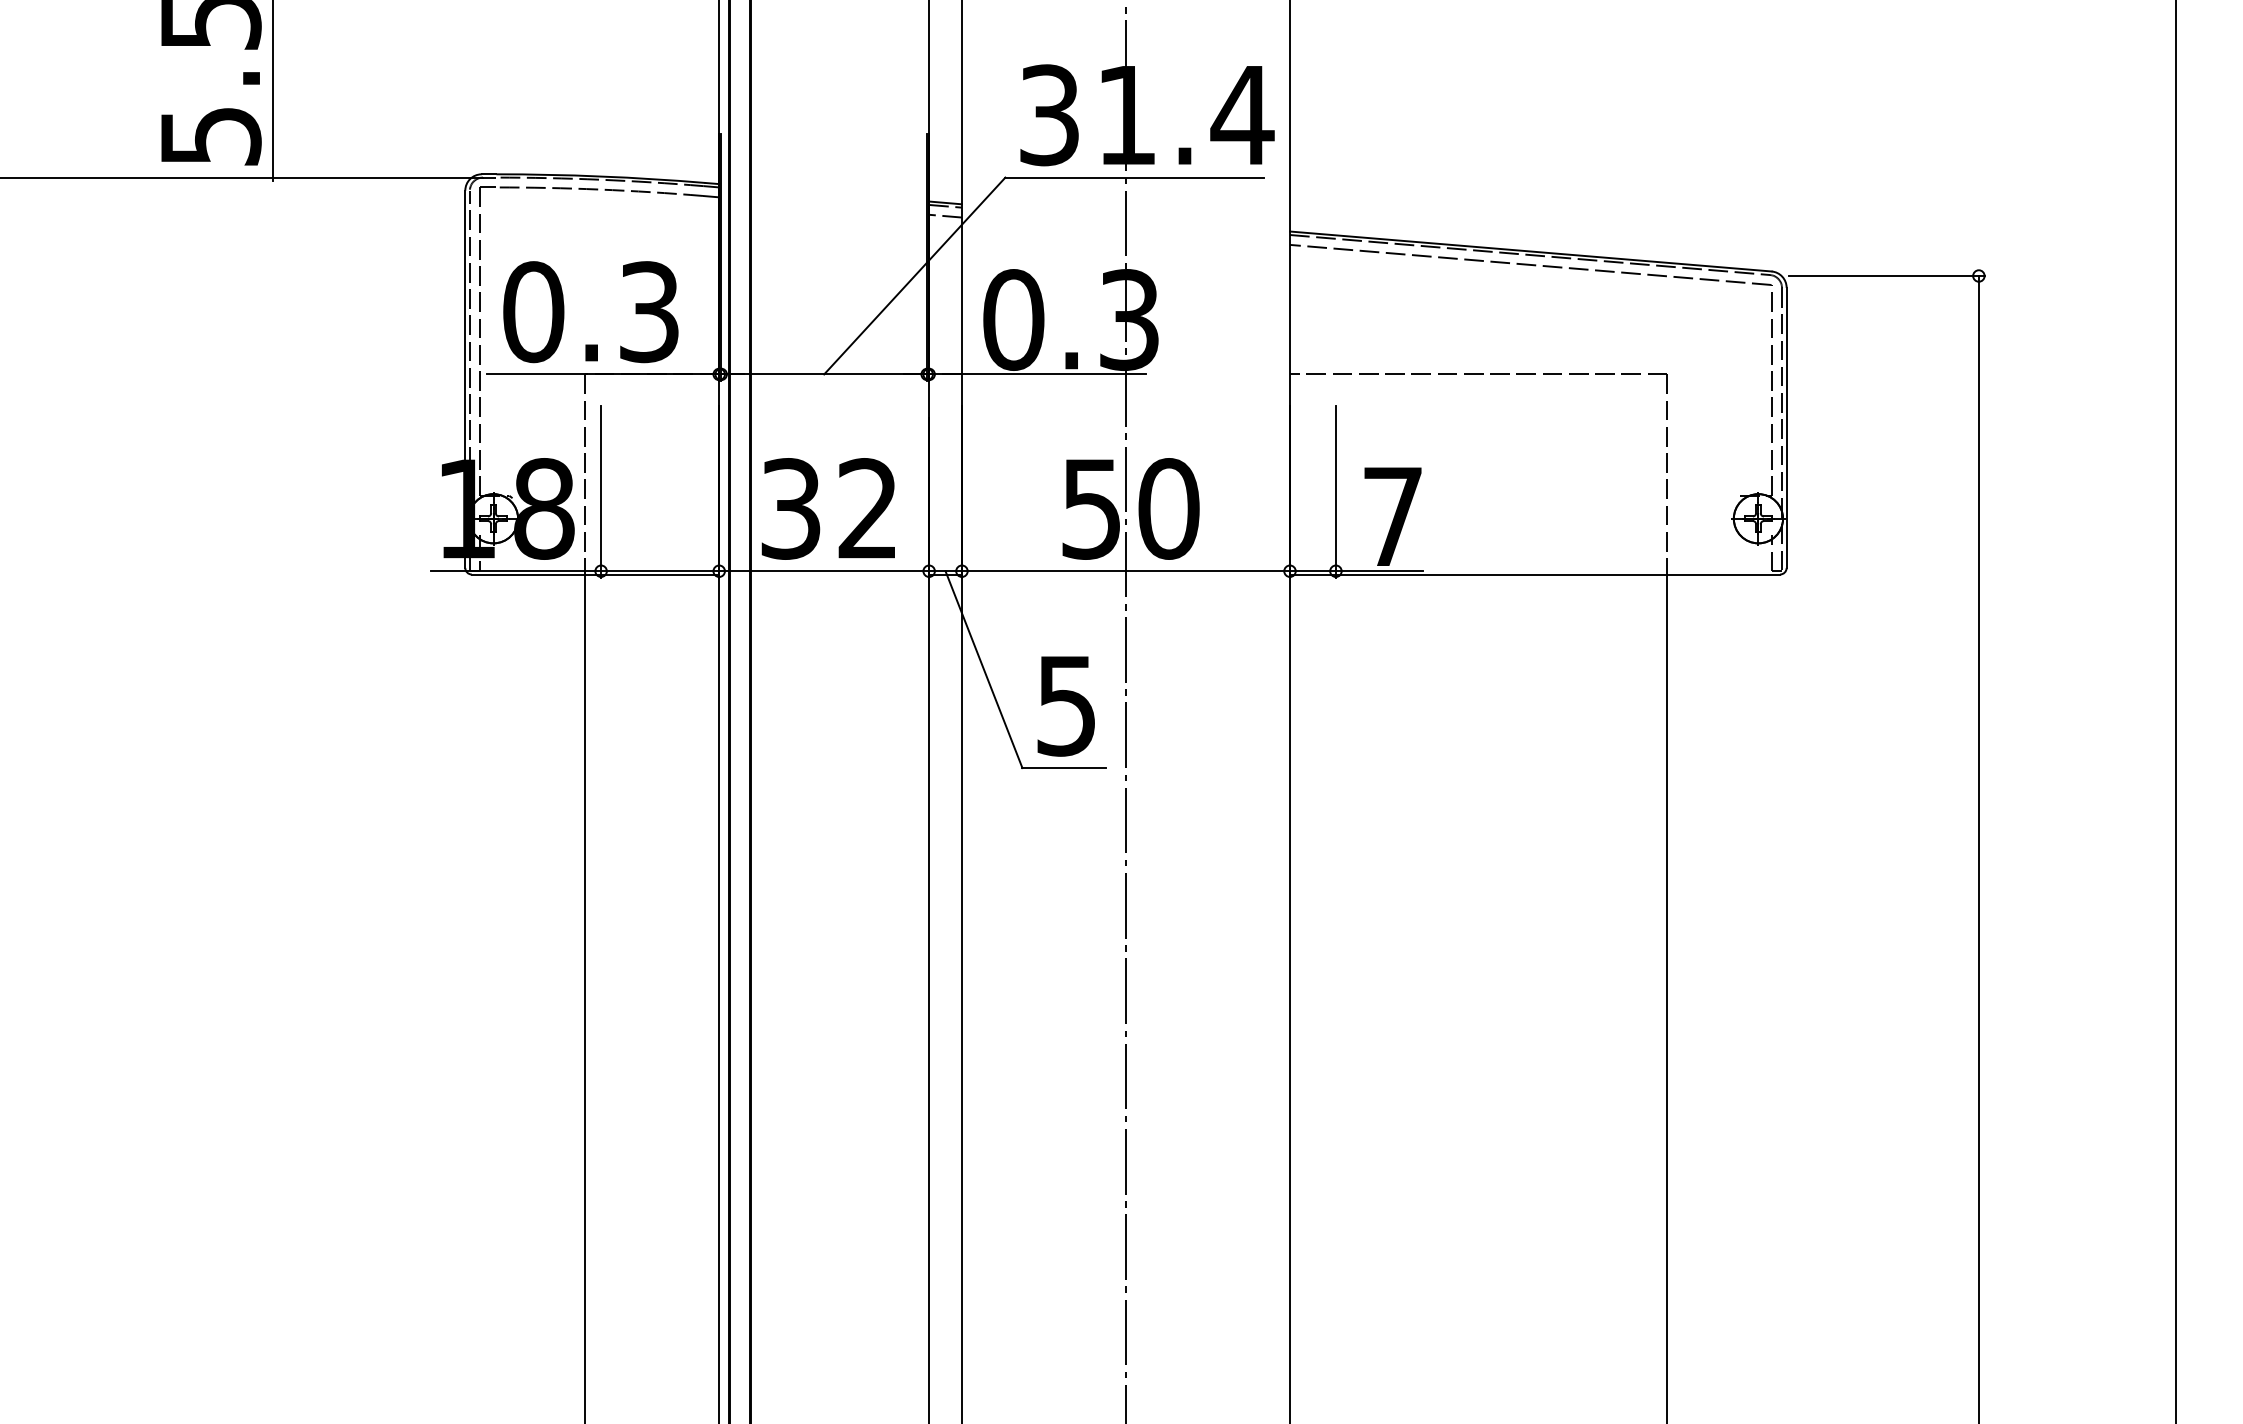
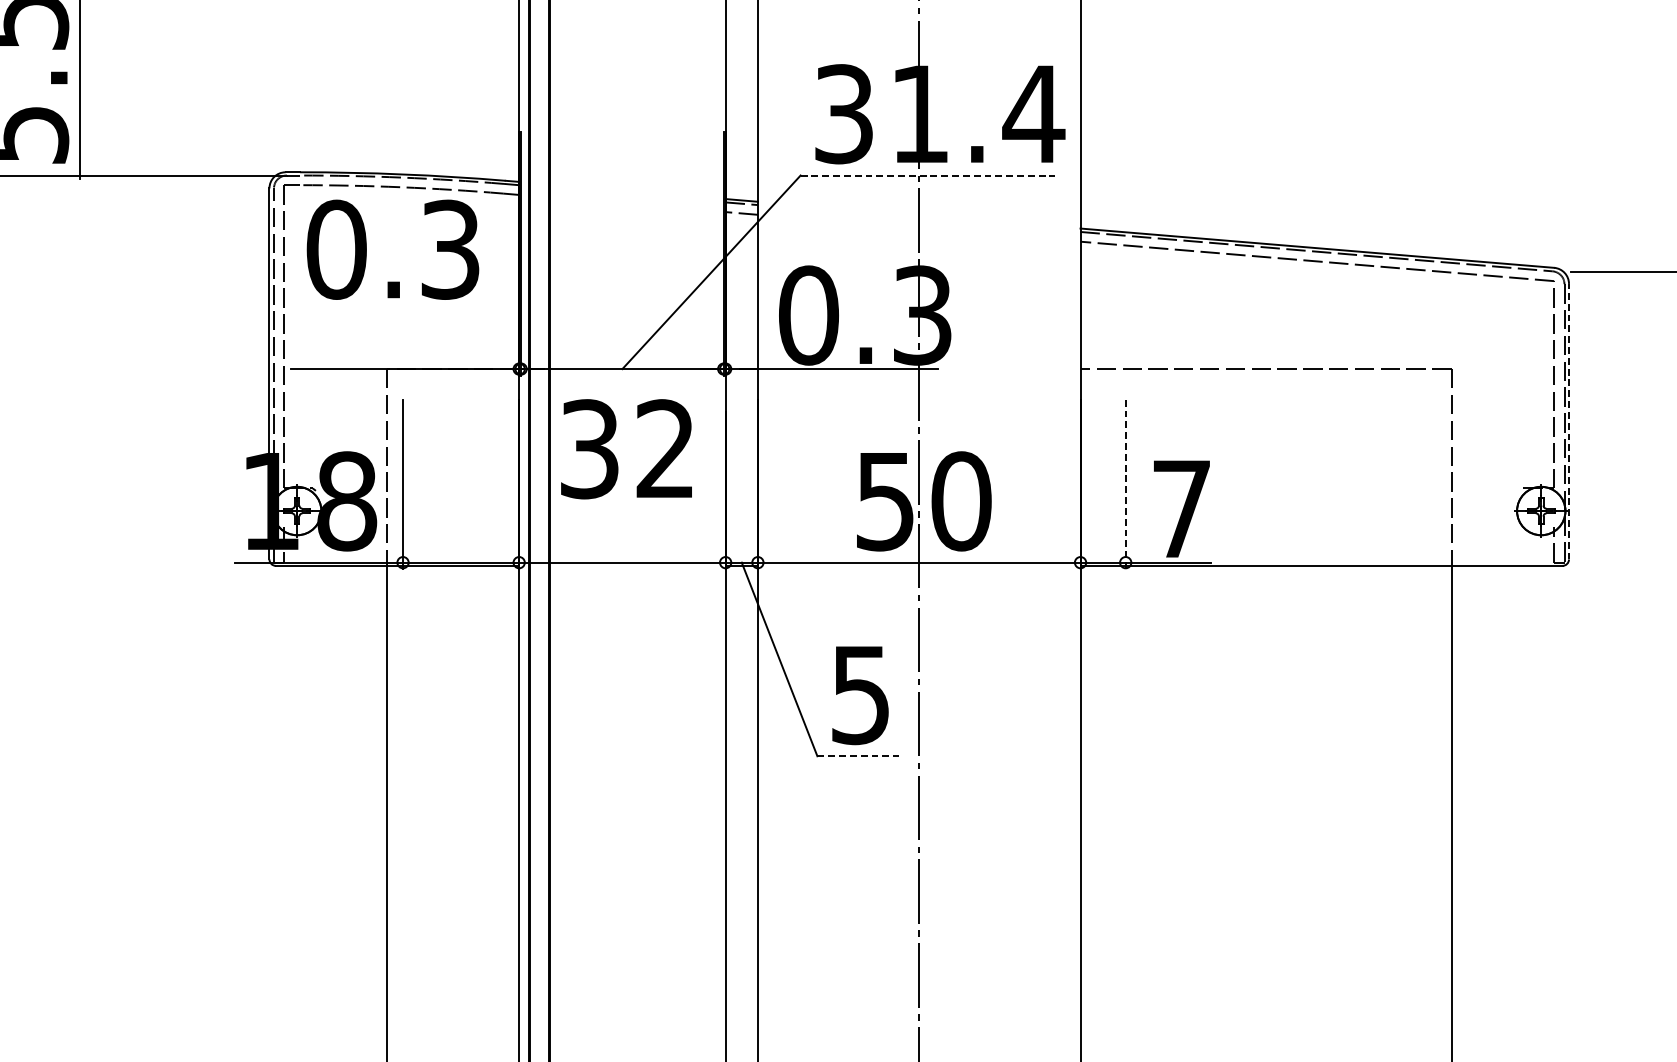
line: (1135, 177) -> (928, 175), solid -> dashed
text: (590, 312) -> (392, 250), moved
line: (1786, 427) -> (1568, 421), solid -> dashed
line: (1335, 492) -> (1125, 485), solid -> dashed
text: (827, 508) -> (625, 448), moved
line: (1064, 768) -> (858, 756), solid -> dashed

